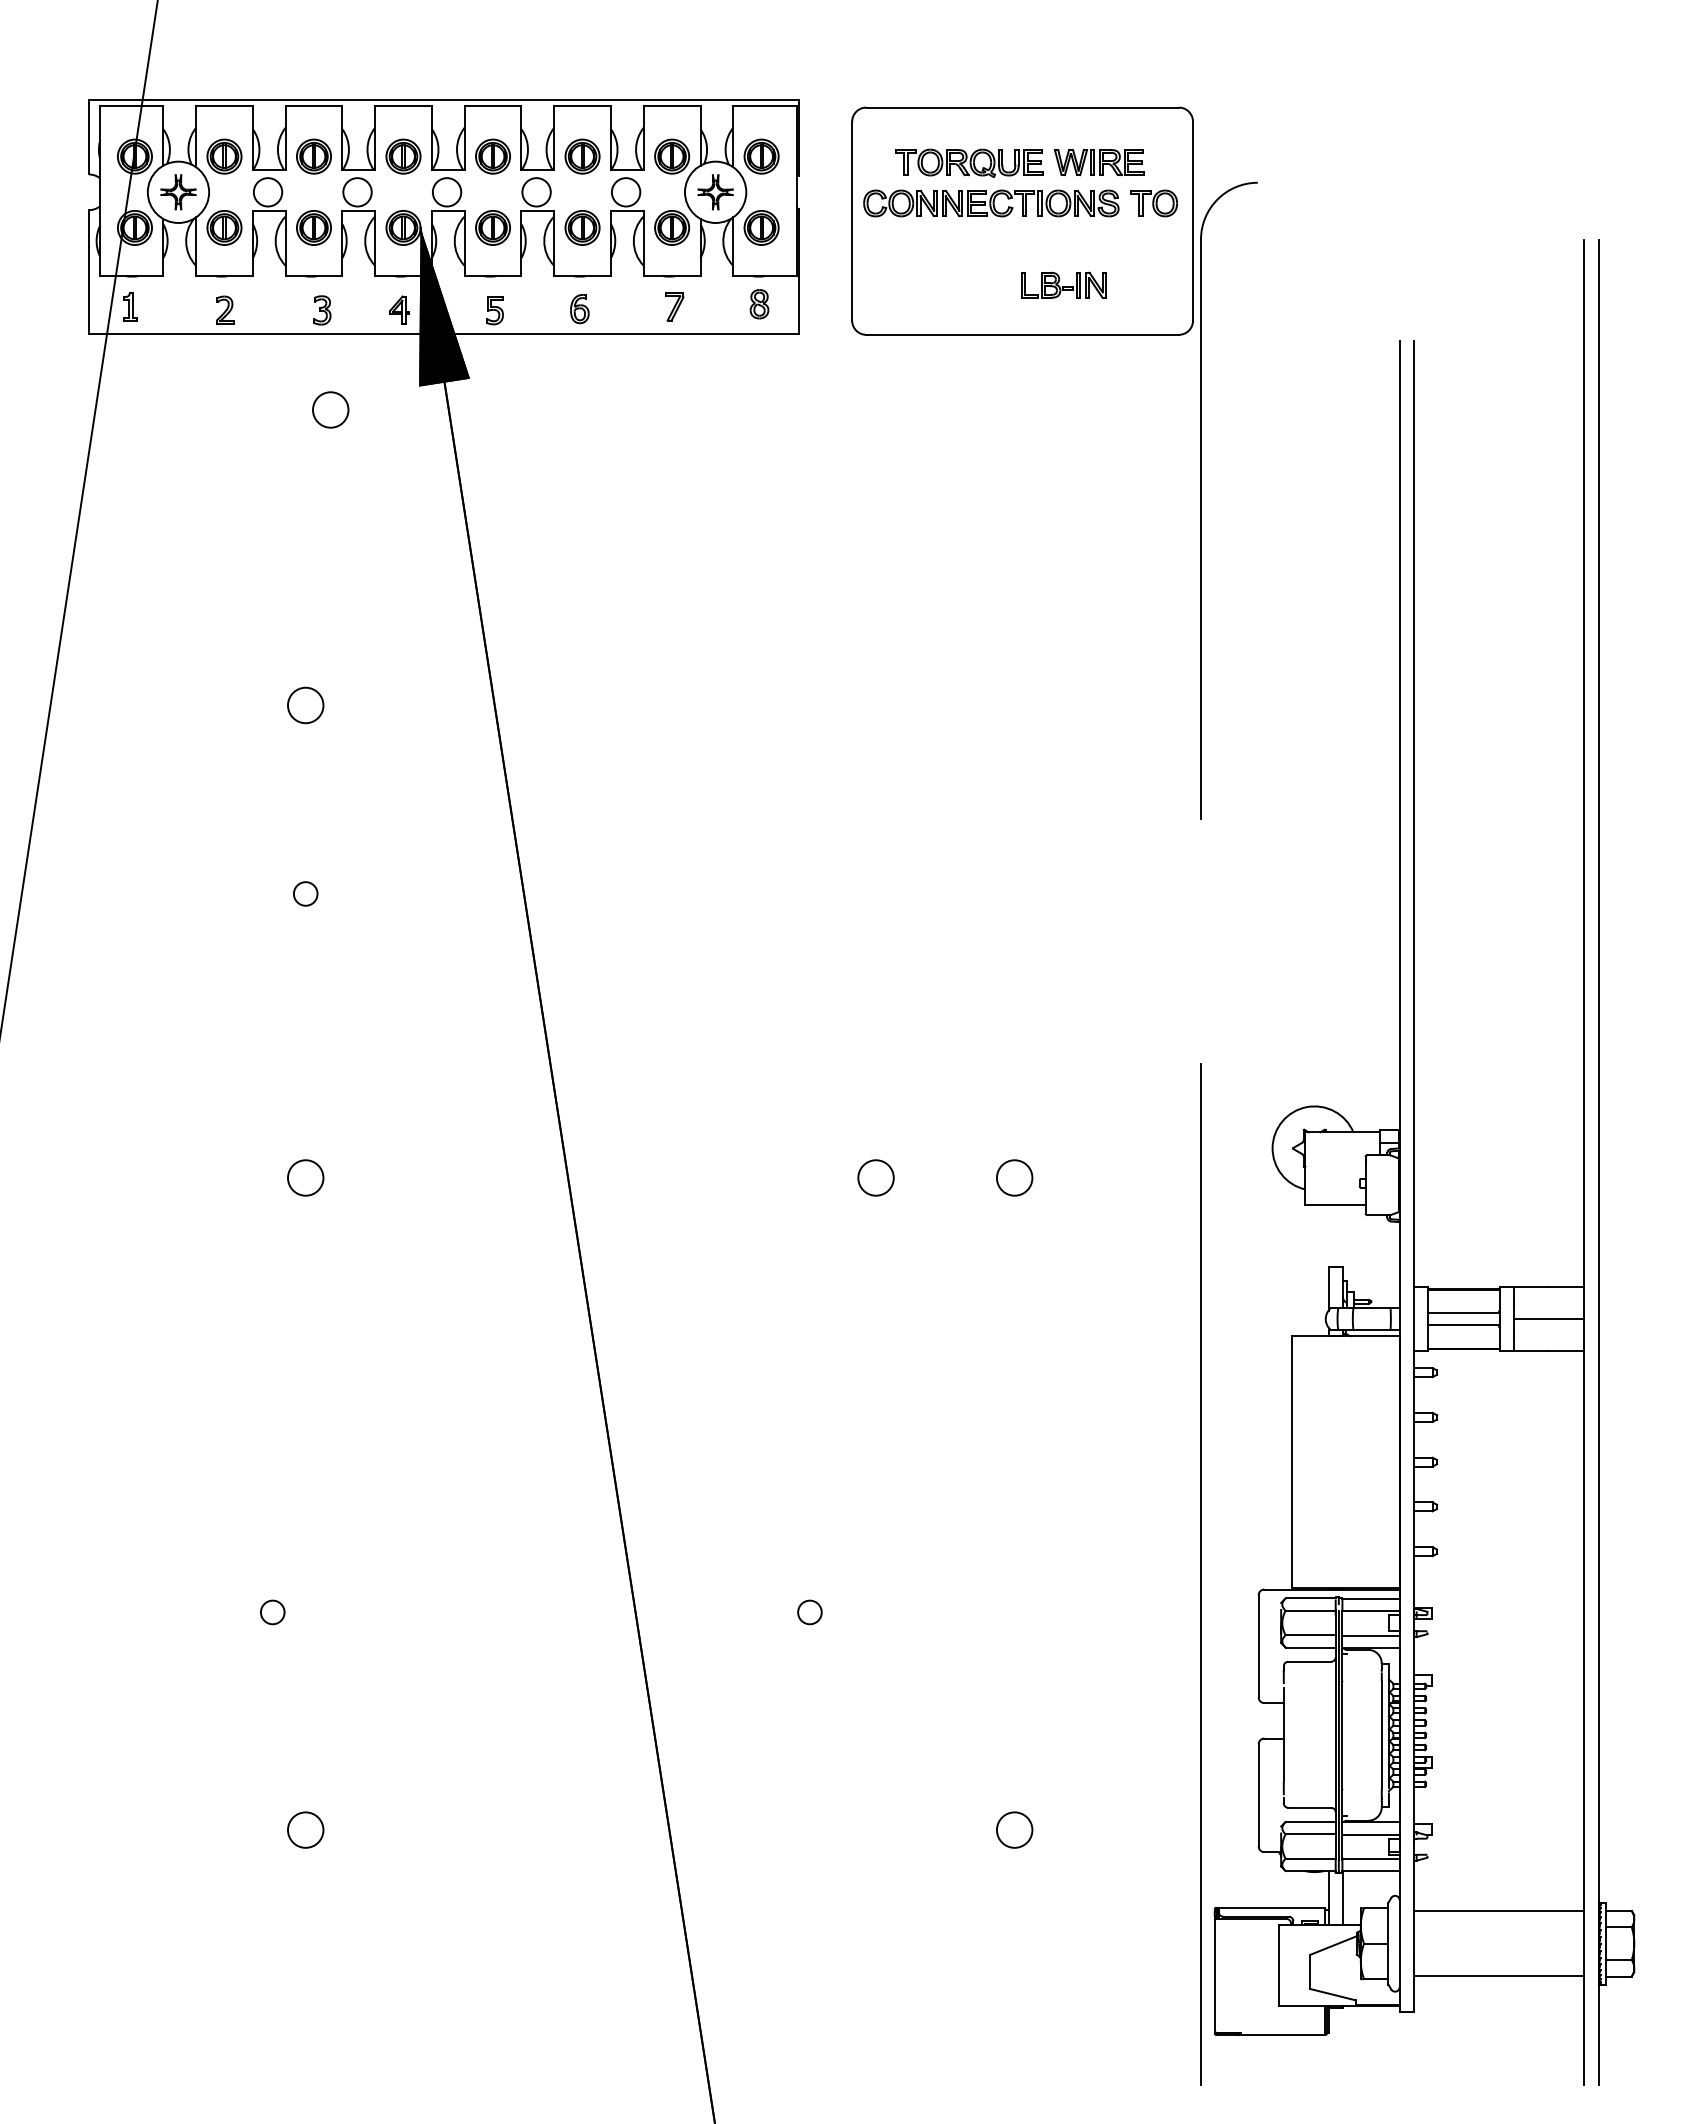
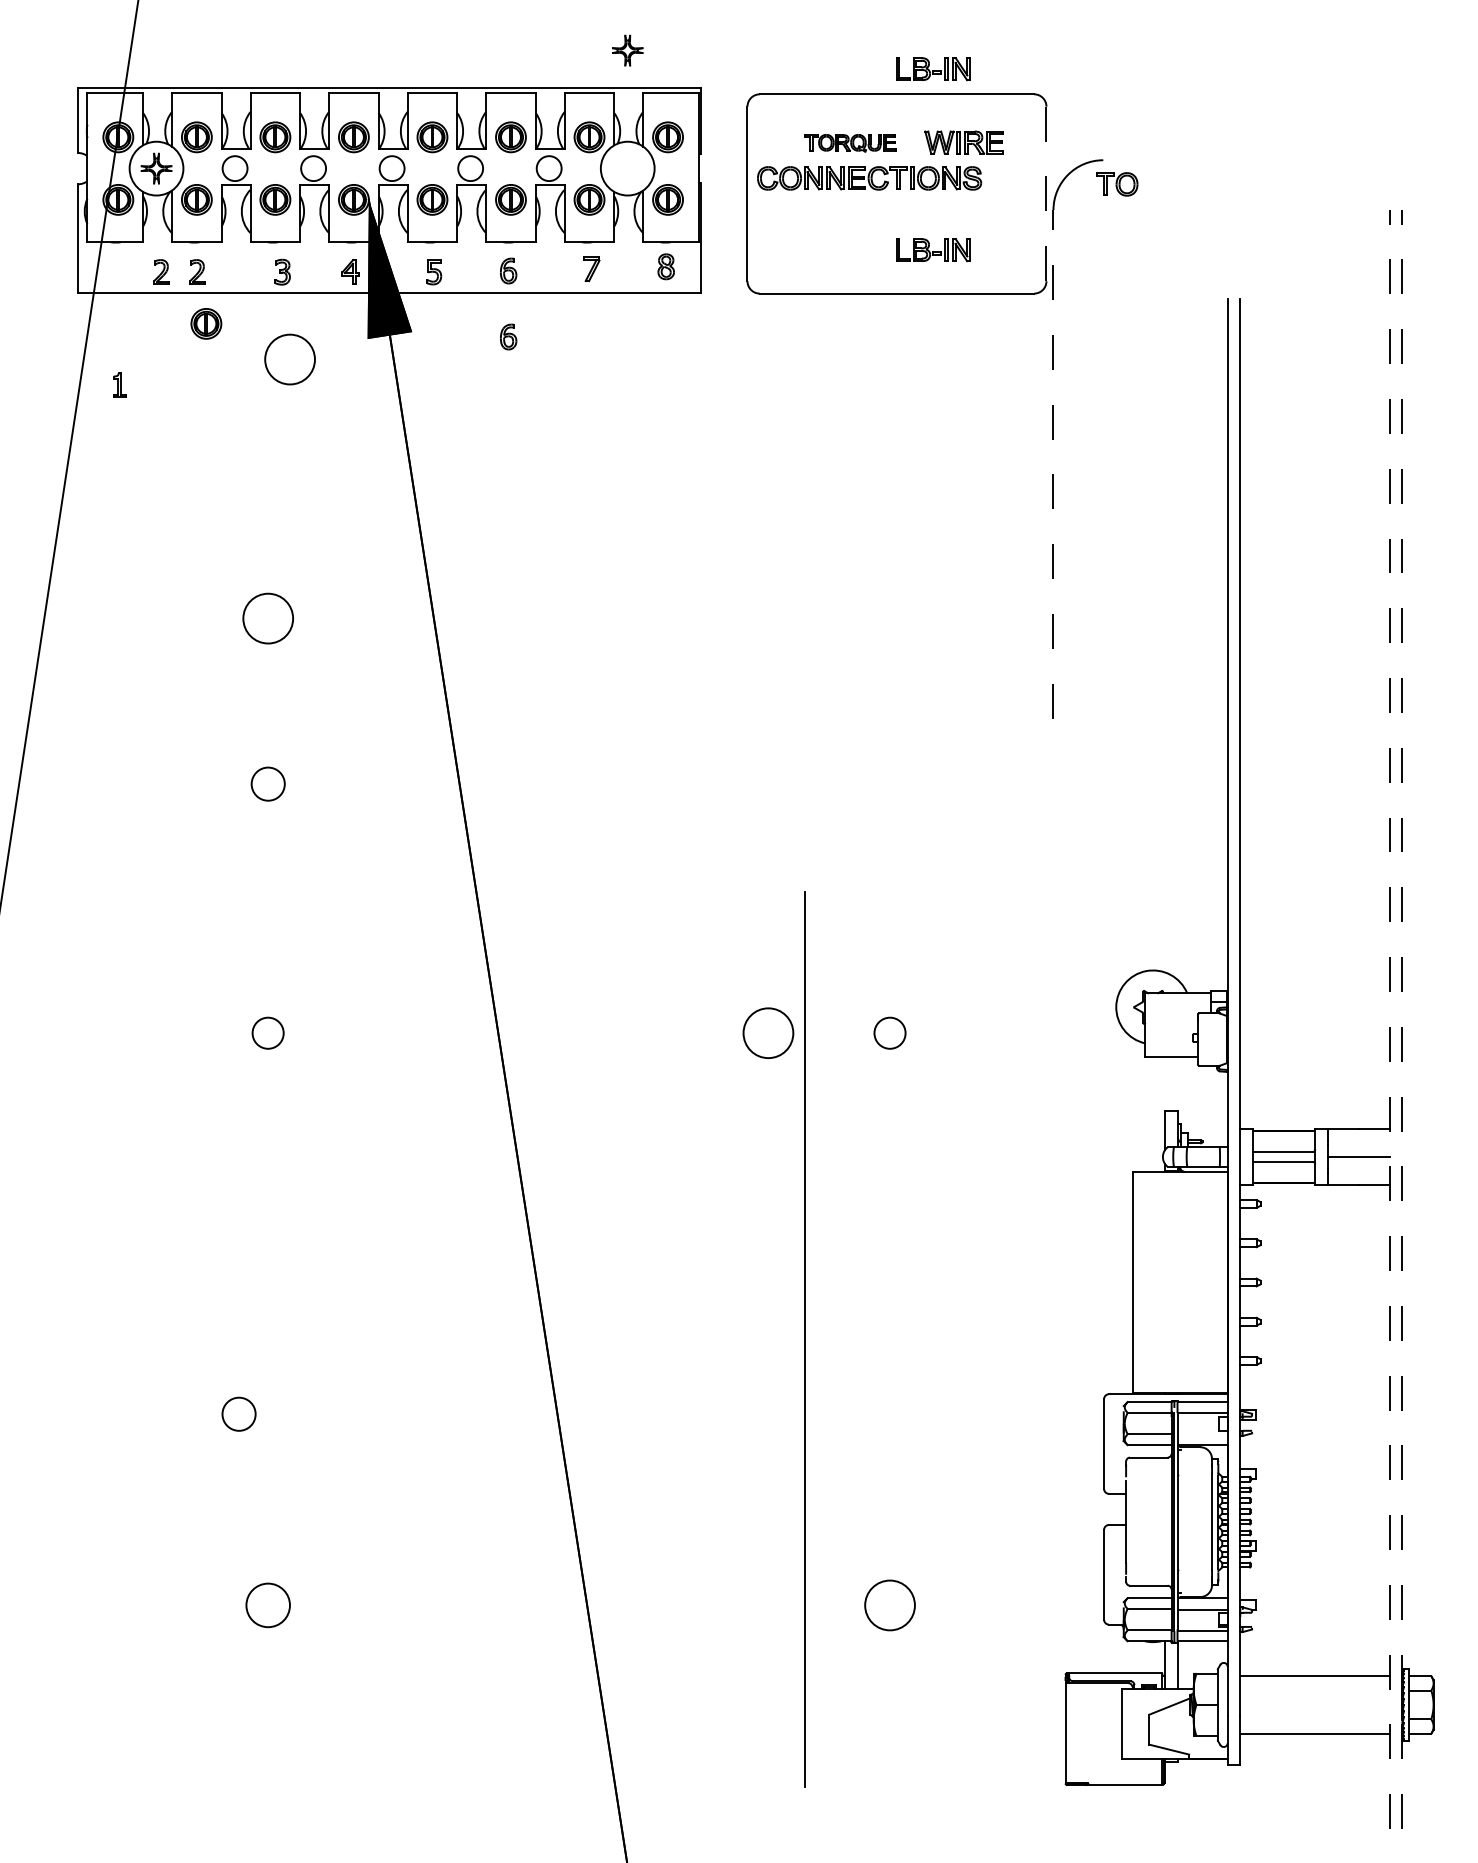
part: (1064, 79) -> (933, 69), added
part: (969, 163) -> (850, 143), size x0.7
part: (715, 192) -> (627, 50), moved
part: (1154, 203) -> (1117, 184), moved
line: (1193, 221) -> (1046, 194), solid -> dashed
part: (130, 306) -> (119, 384), moved
part: (184, 309) -> (161, 271), added
part: (235, 368) -> (206, 323), added
part: (579, 383) -> (508, 336), added
circle: (330, 409) -> (289, 359), size x1.6
line: (1201, 528) -> (1053, 463), solid -> dashed
circle: (304, 705) -> (267, 618), size x1.6
circle: (304, 893) -> (267, 783), size x1.6
line: (1584, 1162) -> (1389, 1019), solid -> dashed
line: (1598, 1162) -> (1402, 1019), solid -> dashed
circle: (876, 1177) -> (768, 1032), size x1.6
line: (1199, 1575) -> (804, 1339), moved
circle: (273, 1612) -> (239, 1414), size x1.6
circle: (810, 1612) -> (710, 1414), removed
line: (1370, 1635) -> (1202, 1434), removed
circle: (304, 1829) -> (267, 1604), size x1.4
circle: (1014, 1829) -> (889, 1604), size x1.6

